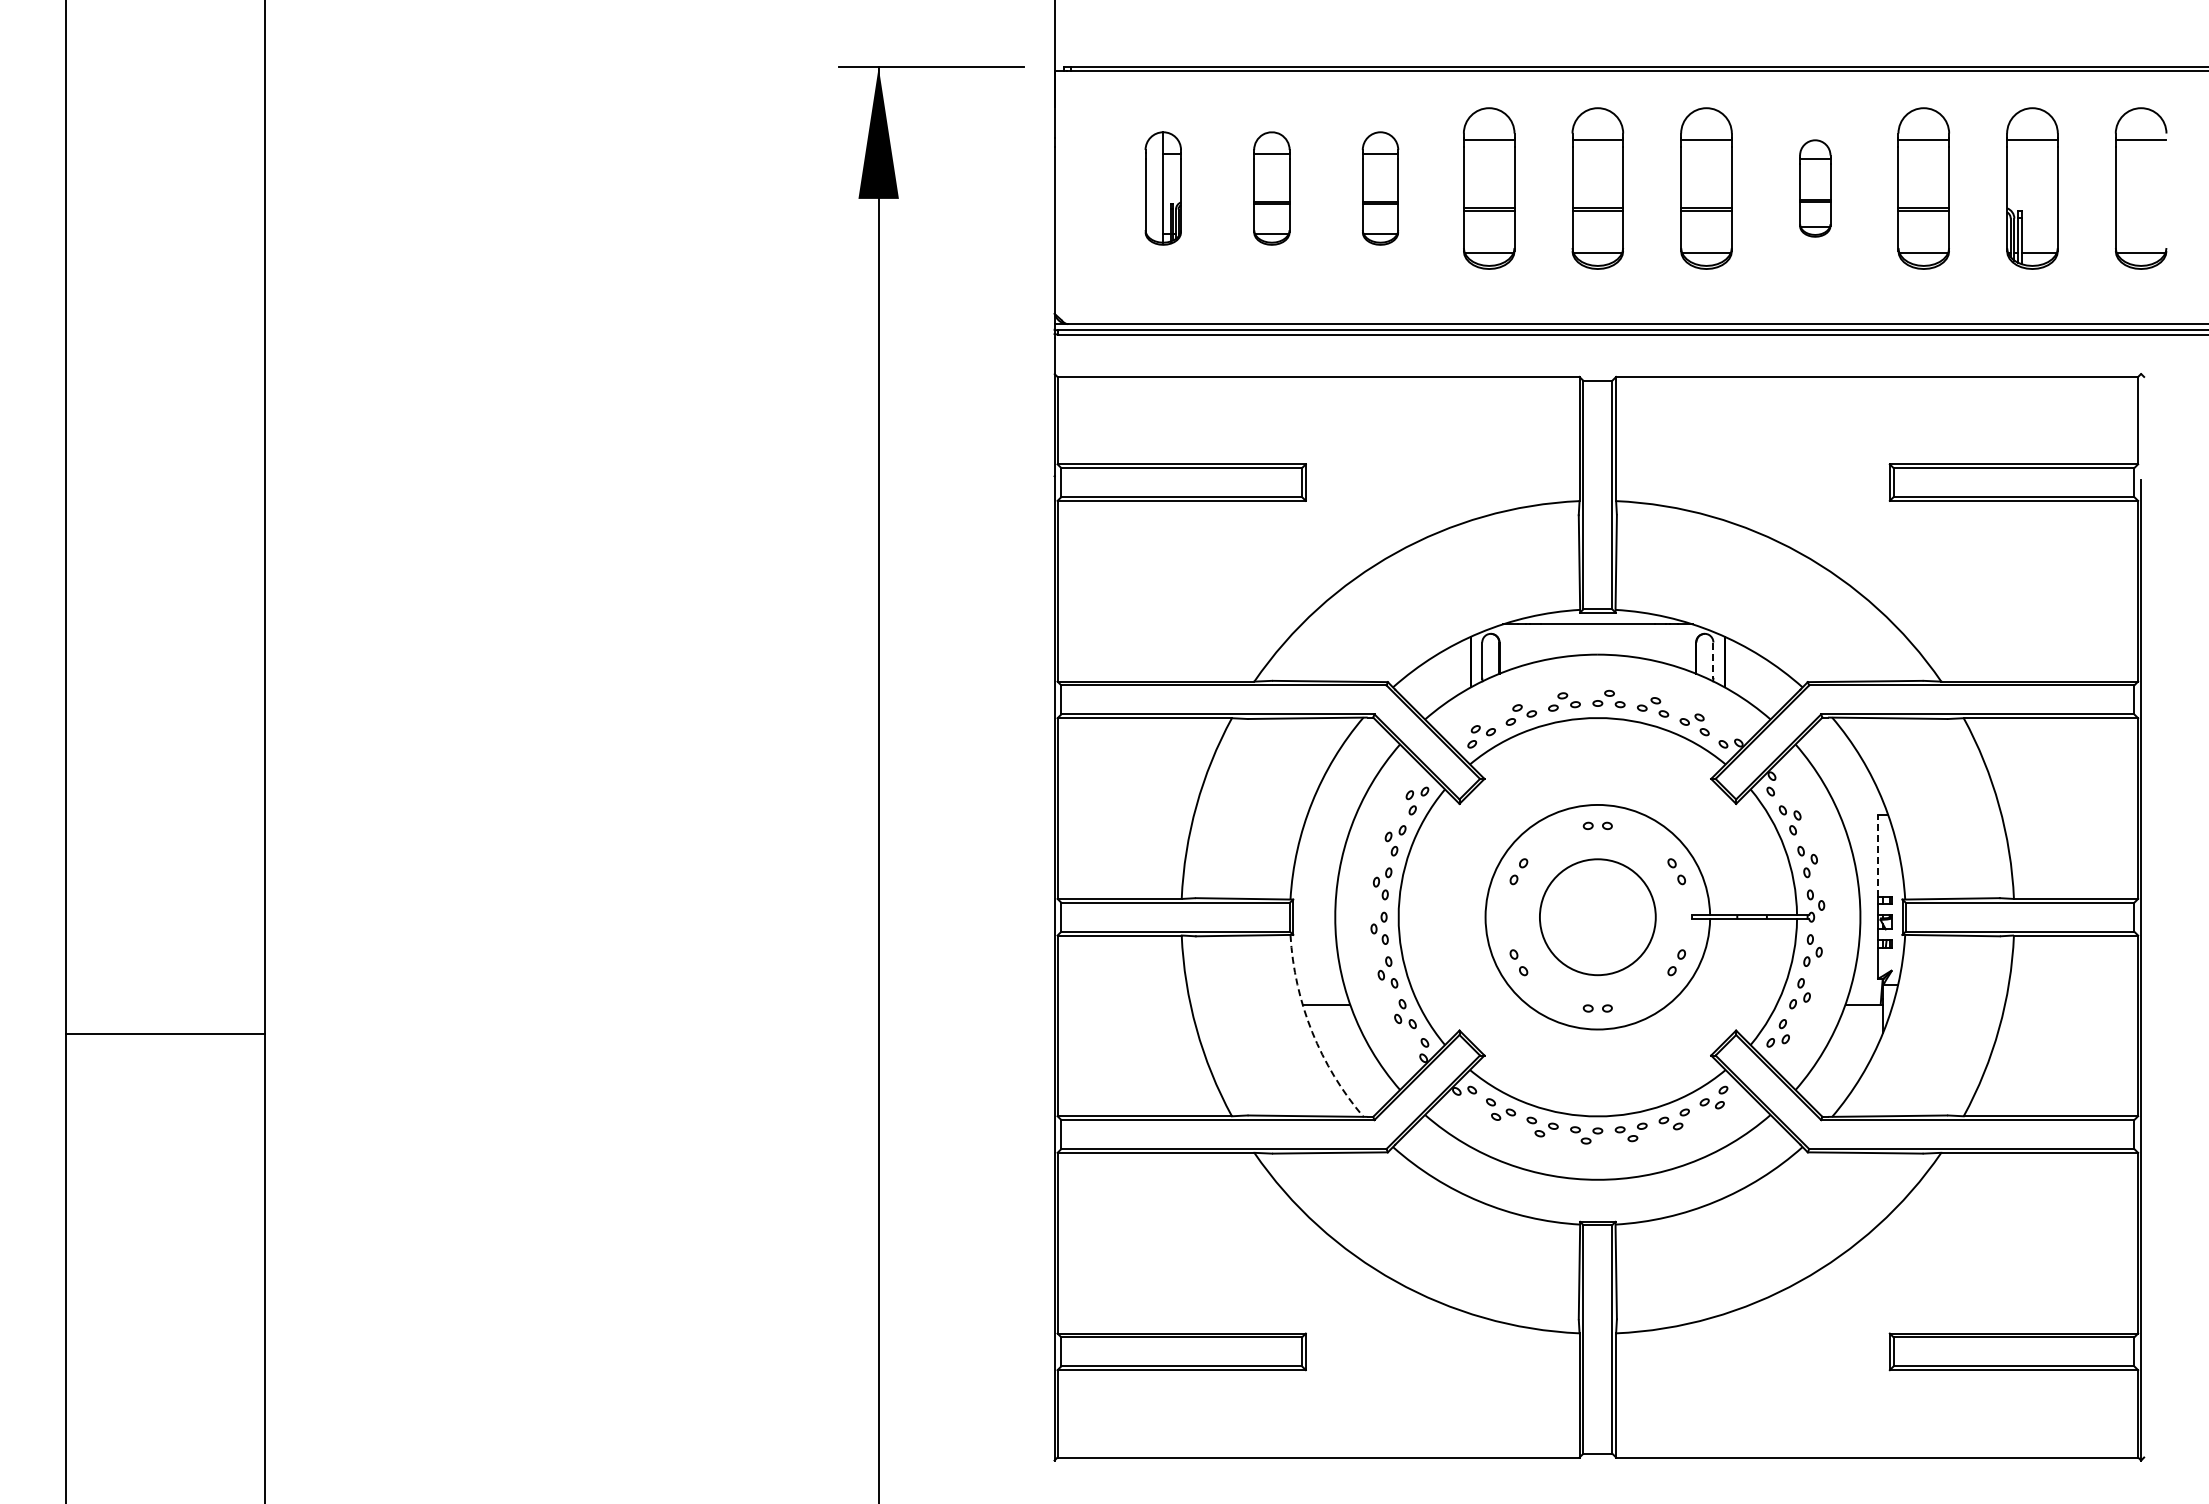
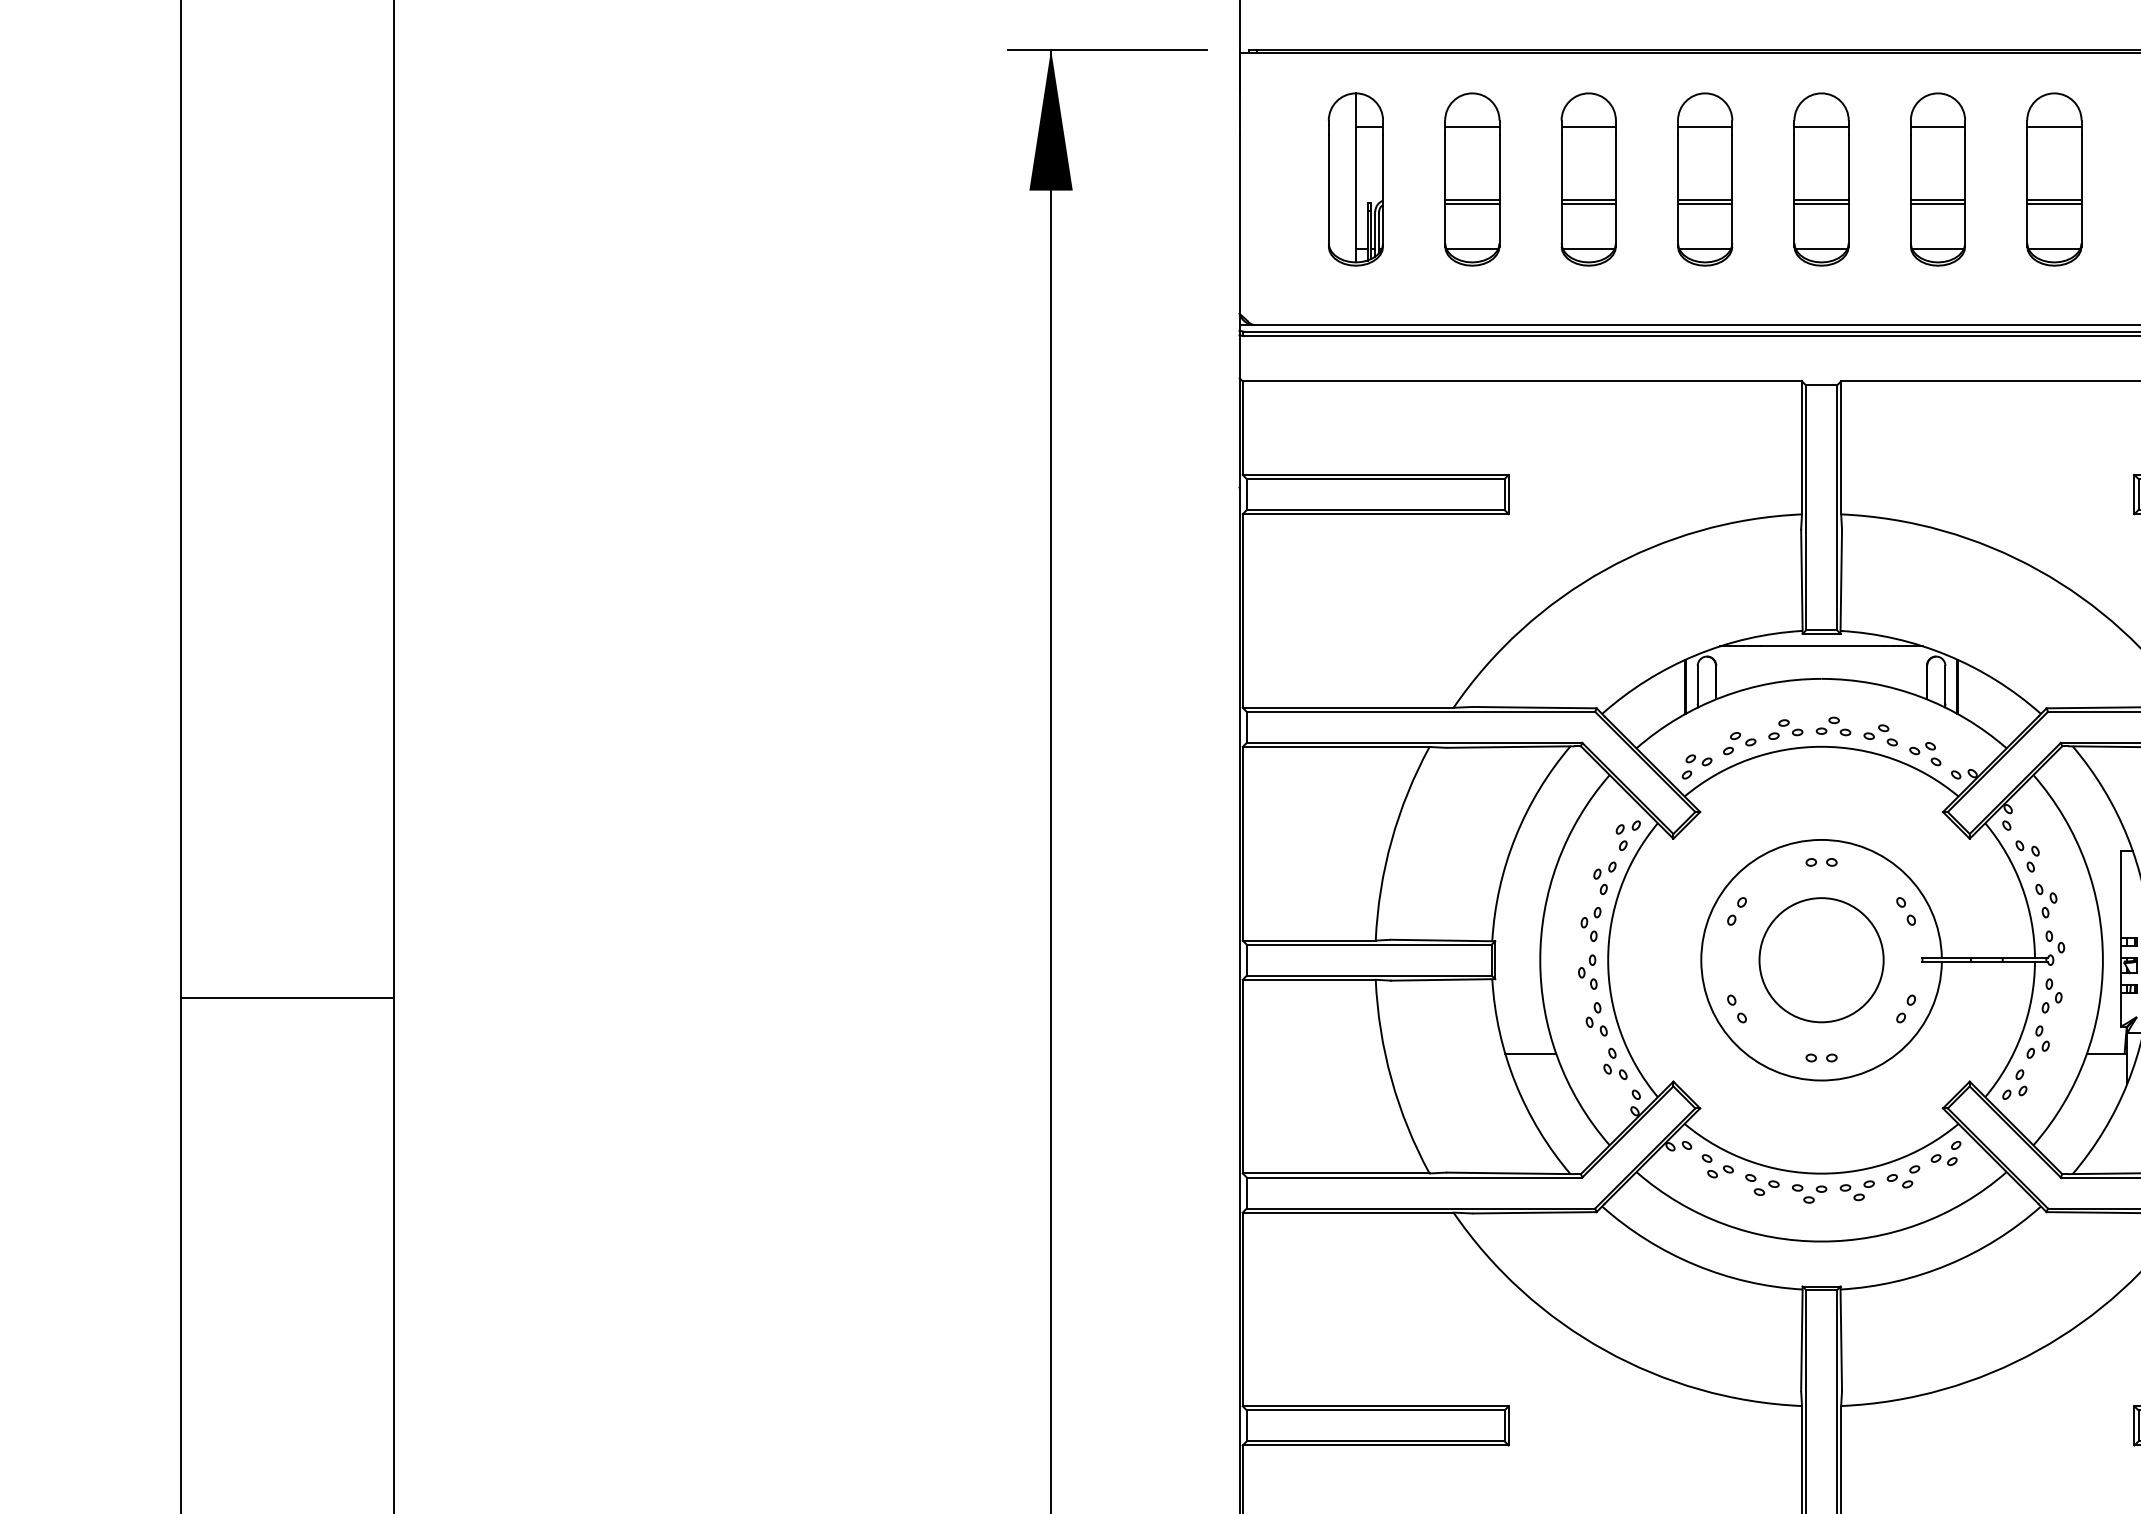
part: (1163, 188) -> (1356, 179), size x1.43
part: (1271, 188) -> (1471, 179), size x1.43
part: (1380, 188) -> (1588, 179), size x1.43
part: (1815, 188) -> (2054, 179), size x1.67
line: (1713, 661) -> (1945, 686), dashed -> solid
line: (1877, 856) -> (2121, 895), dashed -> solid
arc: (1312, 1032) -> (1515, 1083), dashed -> solid
line: (165, 1033) -> (286, 998), moved

